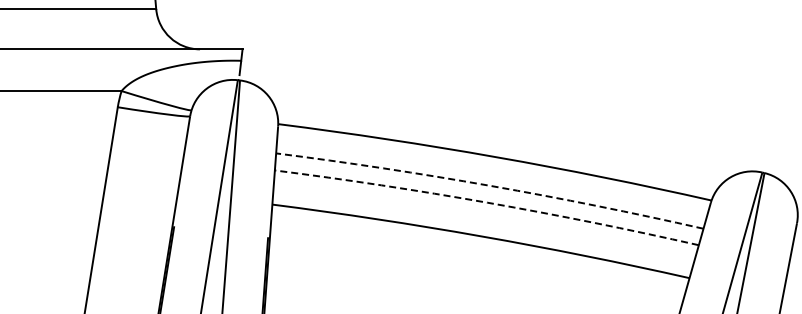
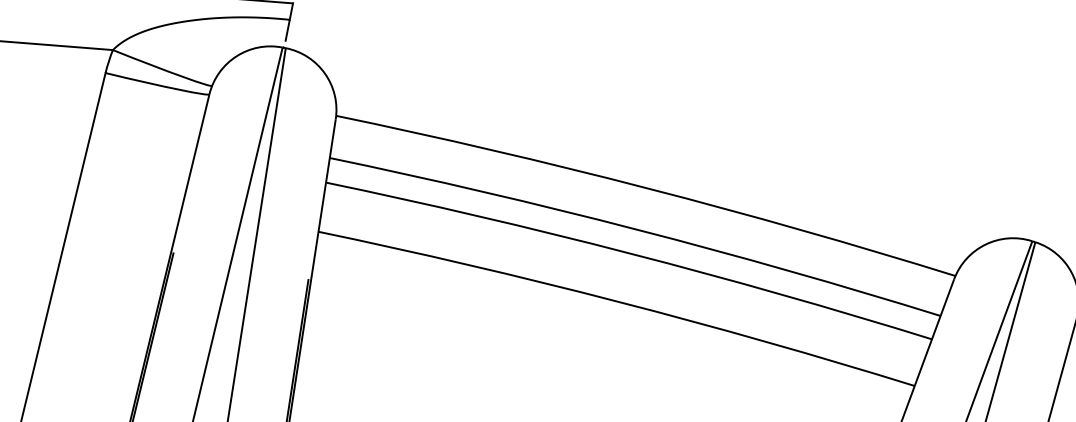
arc: (490, 185) -> (636, 228), dashed -> solid
arc: (487, 202) -> (630, 253), dashed -> solid

